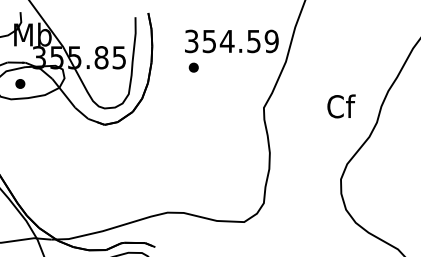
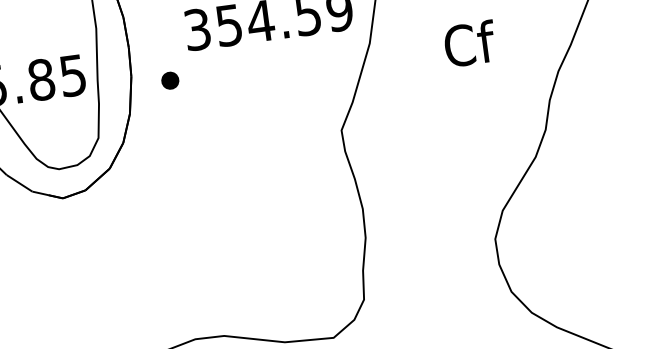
part: (193, 67) -> (169, 80), moved
text: (341, 106) -> (470, 43), moved

